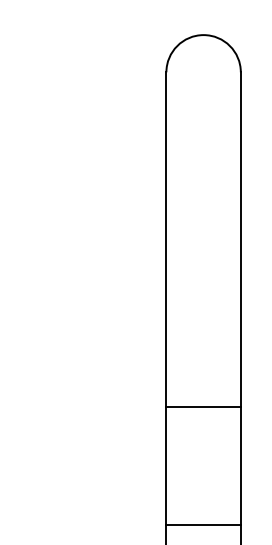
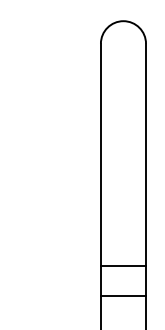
line: (203, 407) -> (123, 265), moved
line: (203, 525) -> (123, 296), moved

